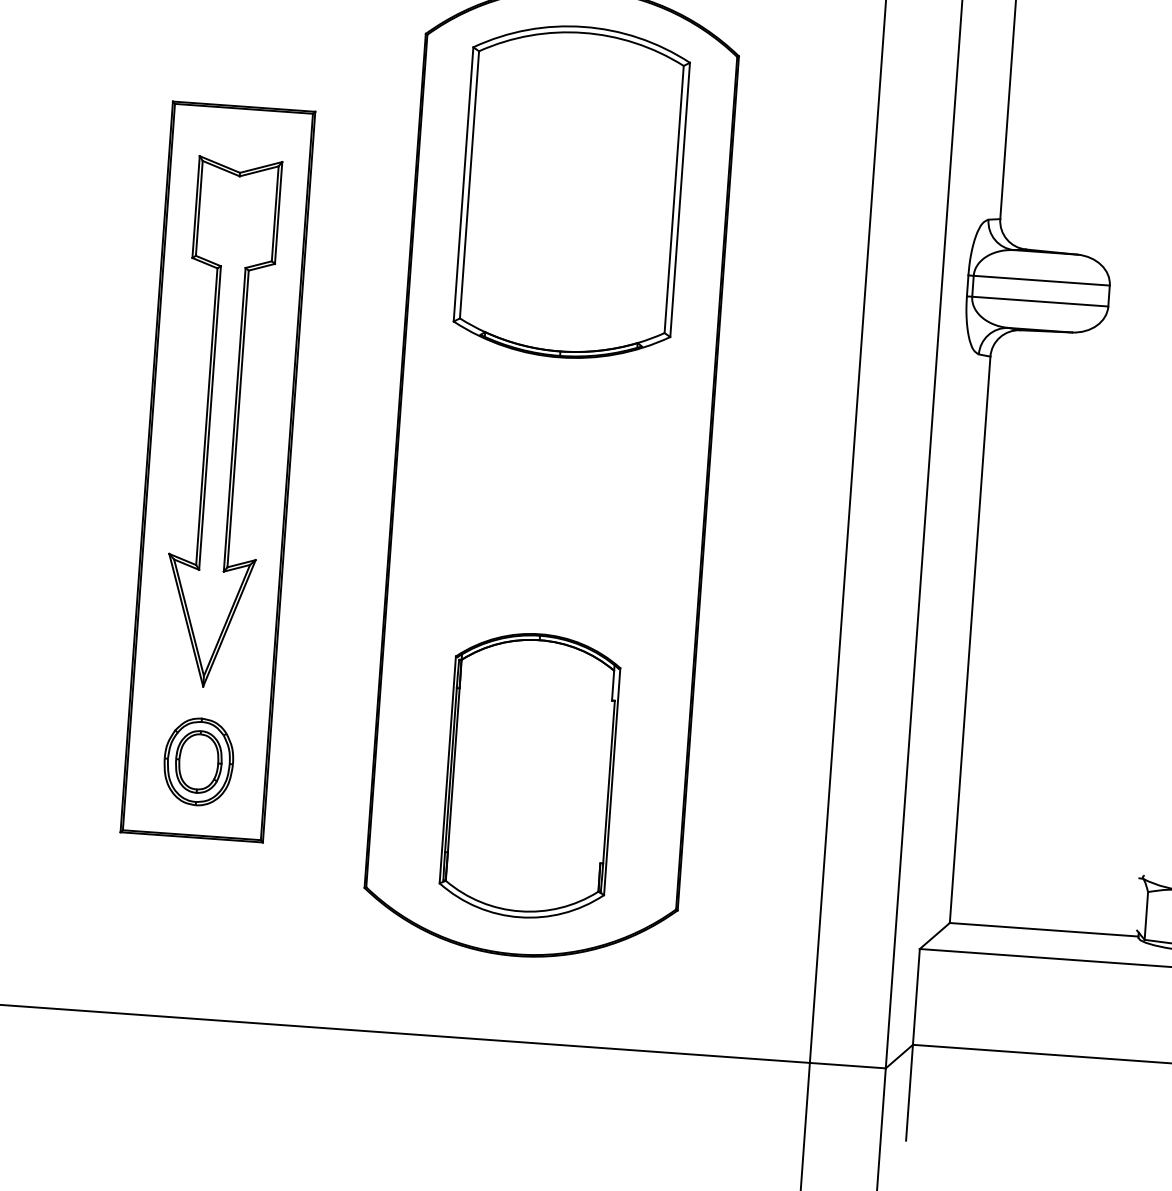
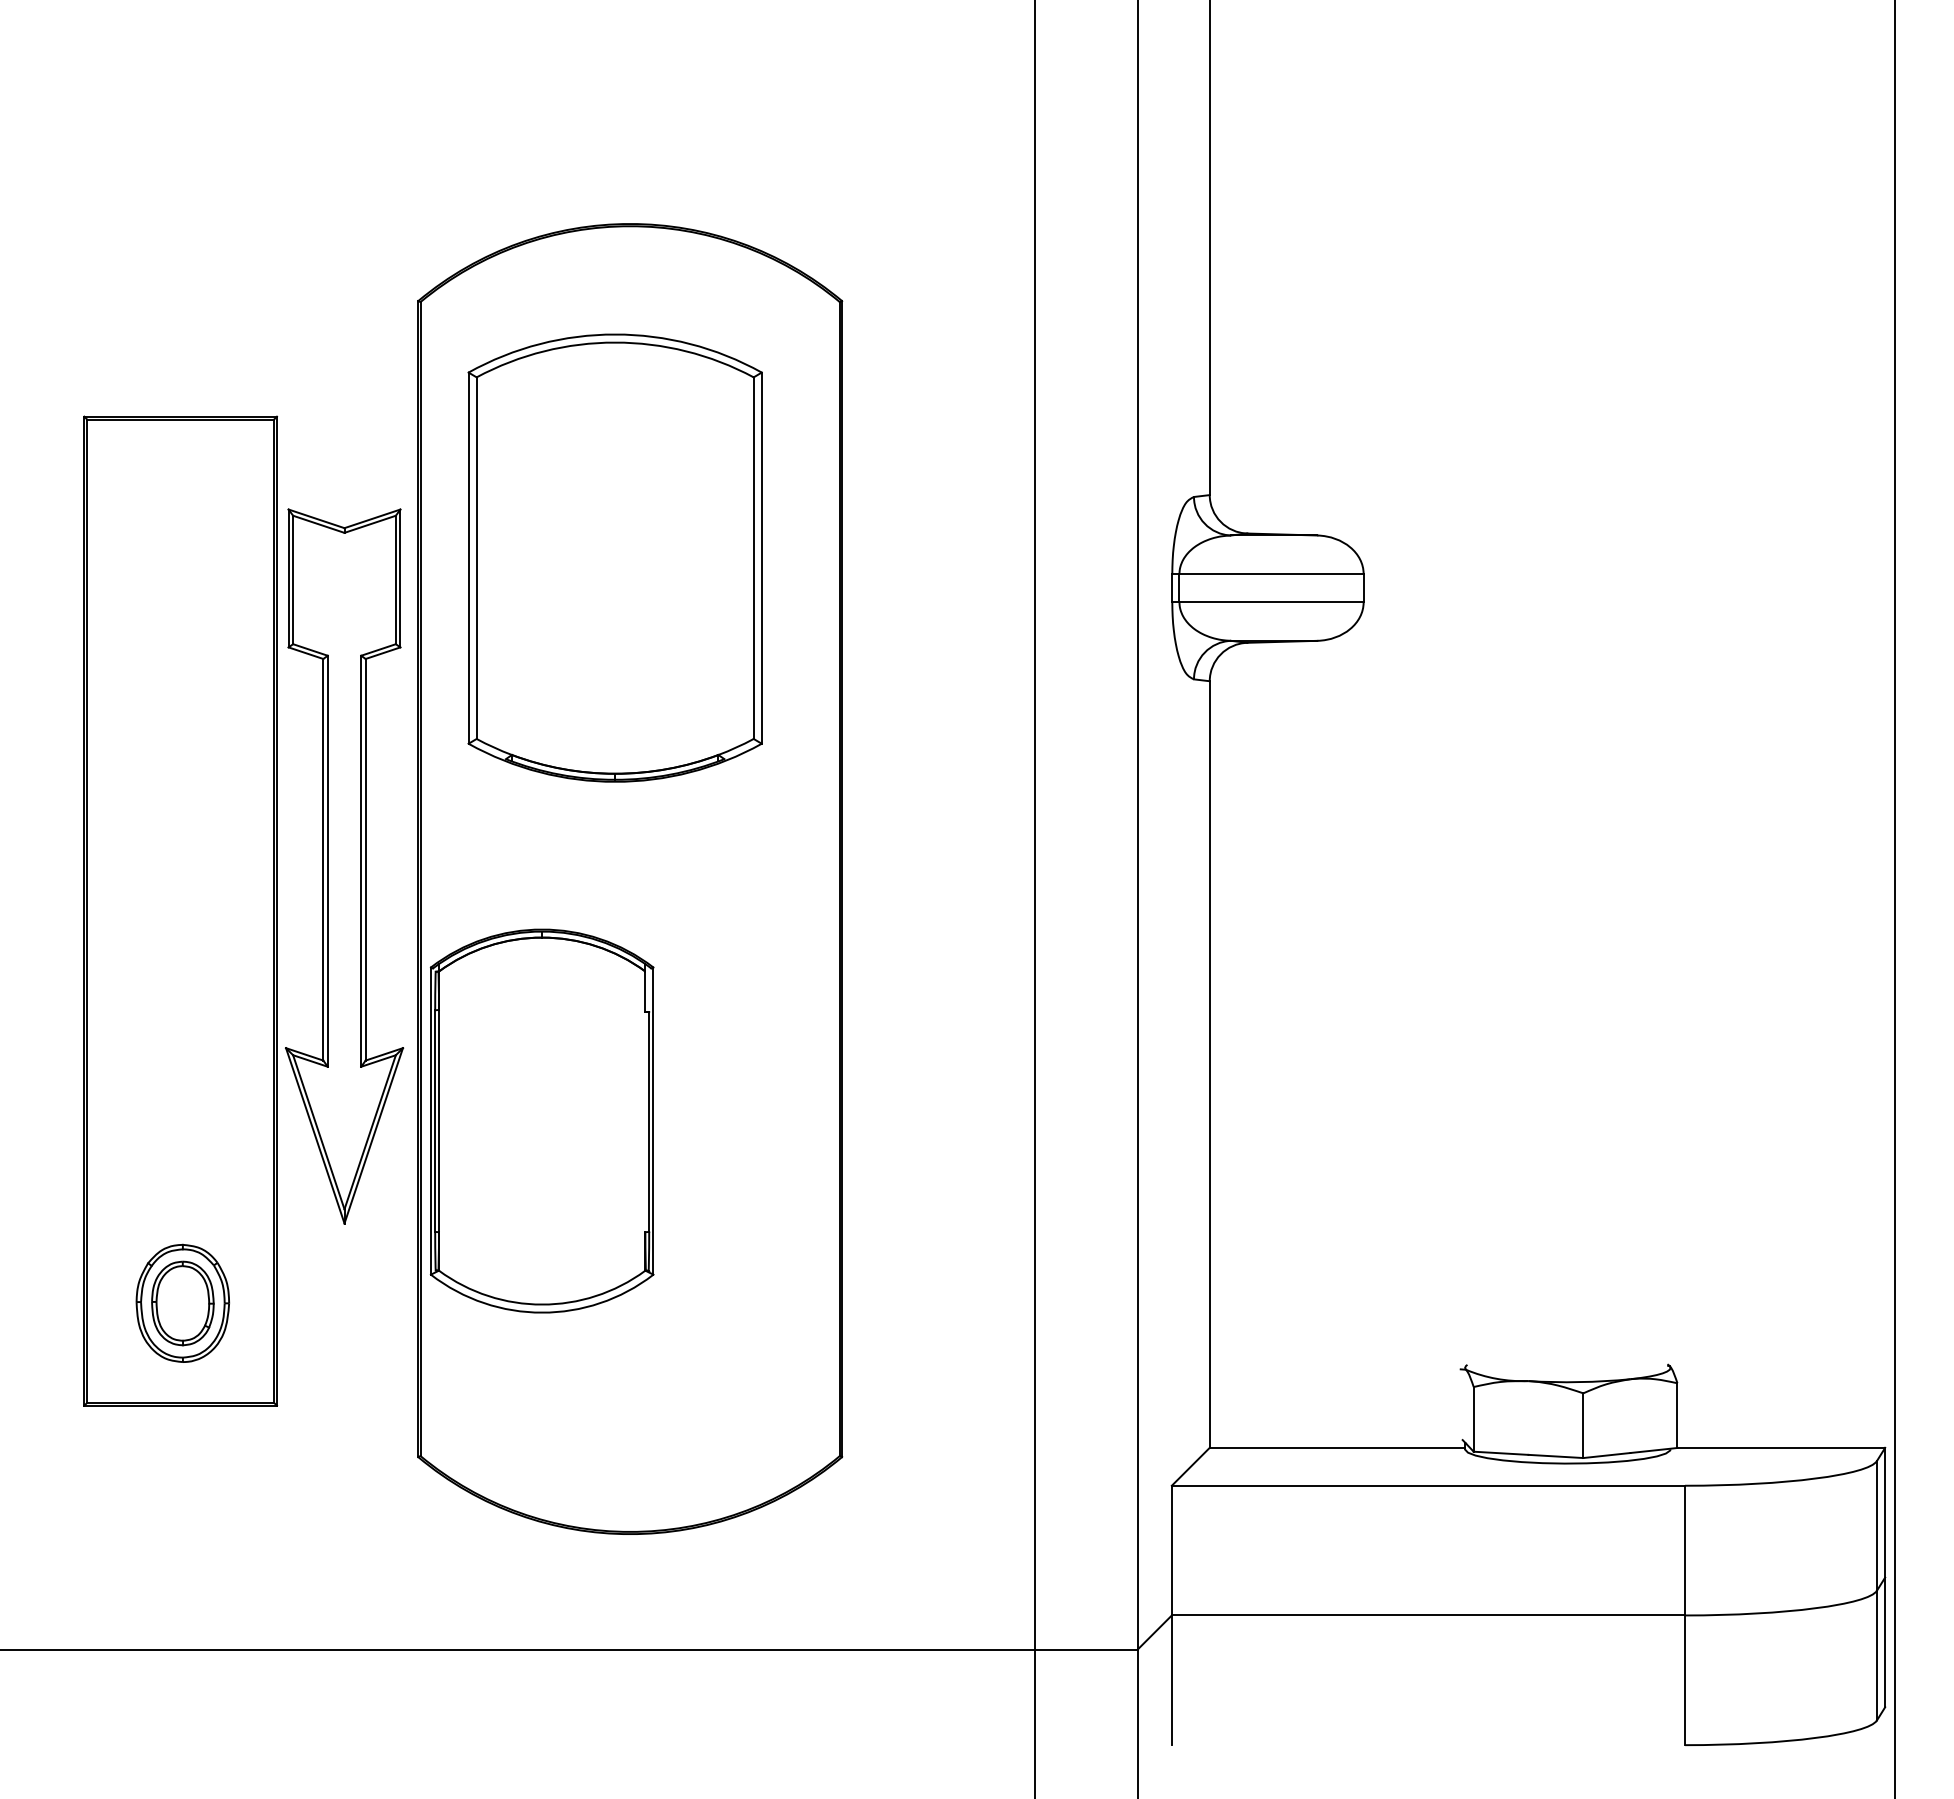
part: (571, 191) -> (614, 557), moved
part: (222, 422) -> (344, 866), moved
part: (529, 775) -> (541, 1120), moved

